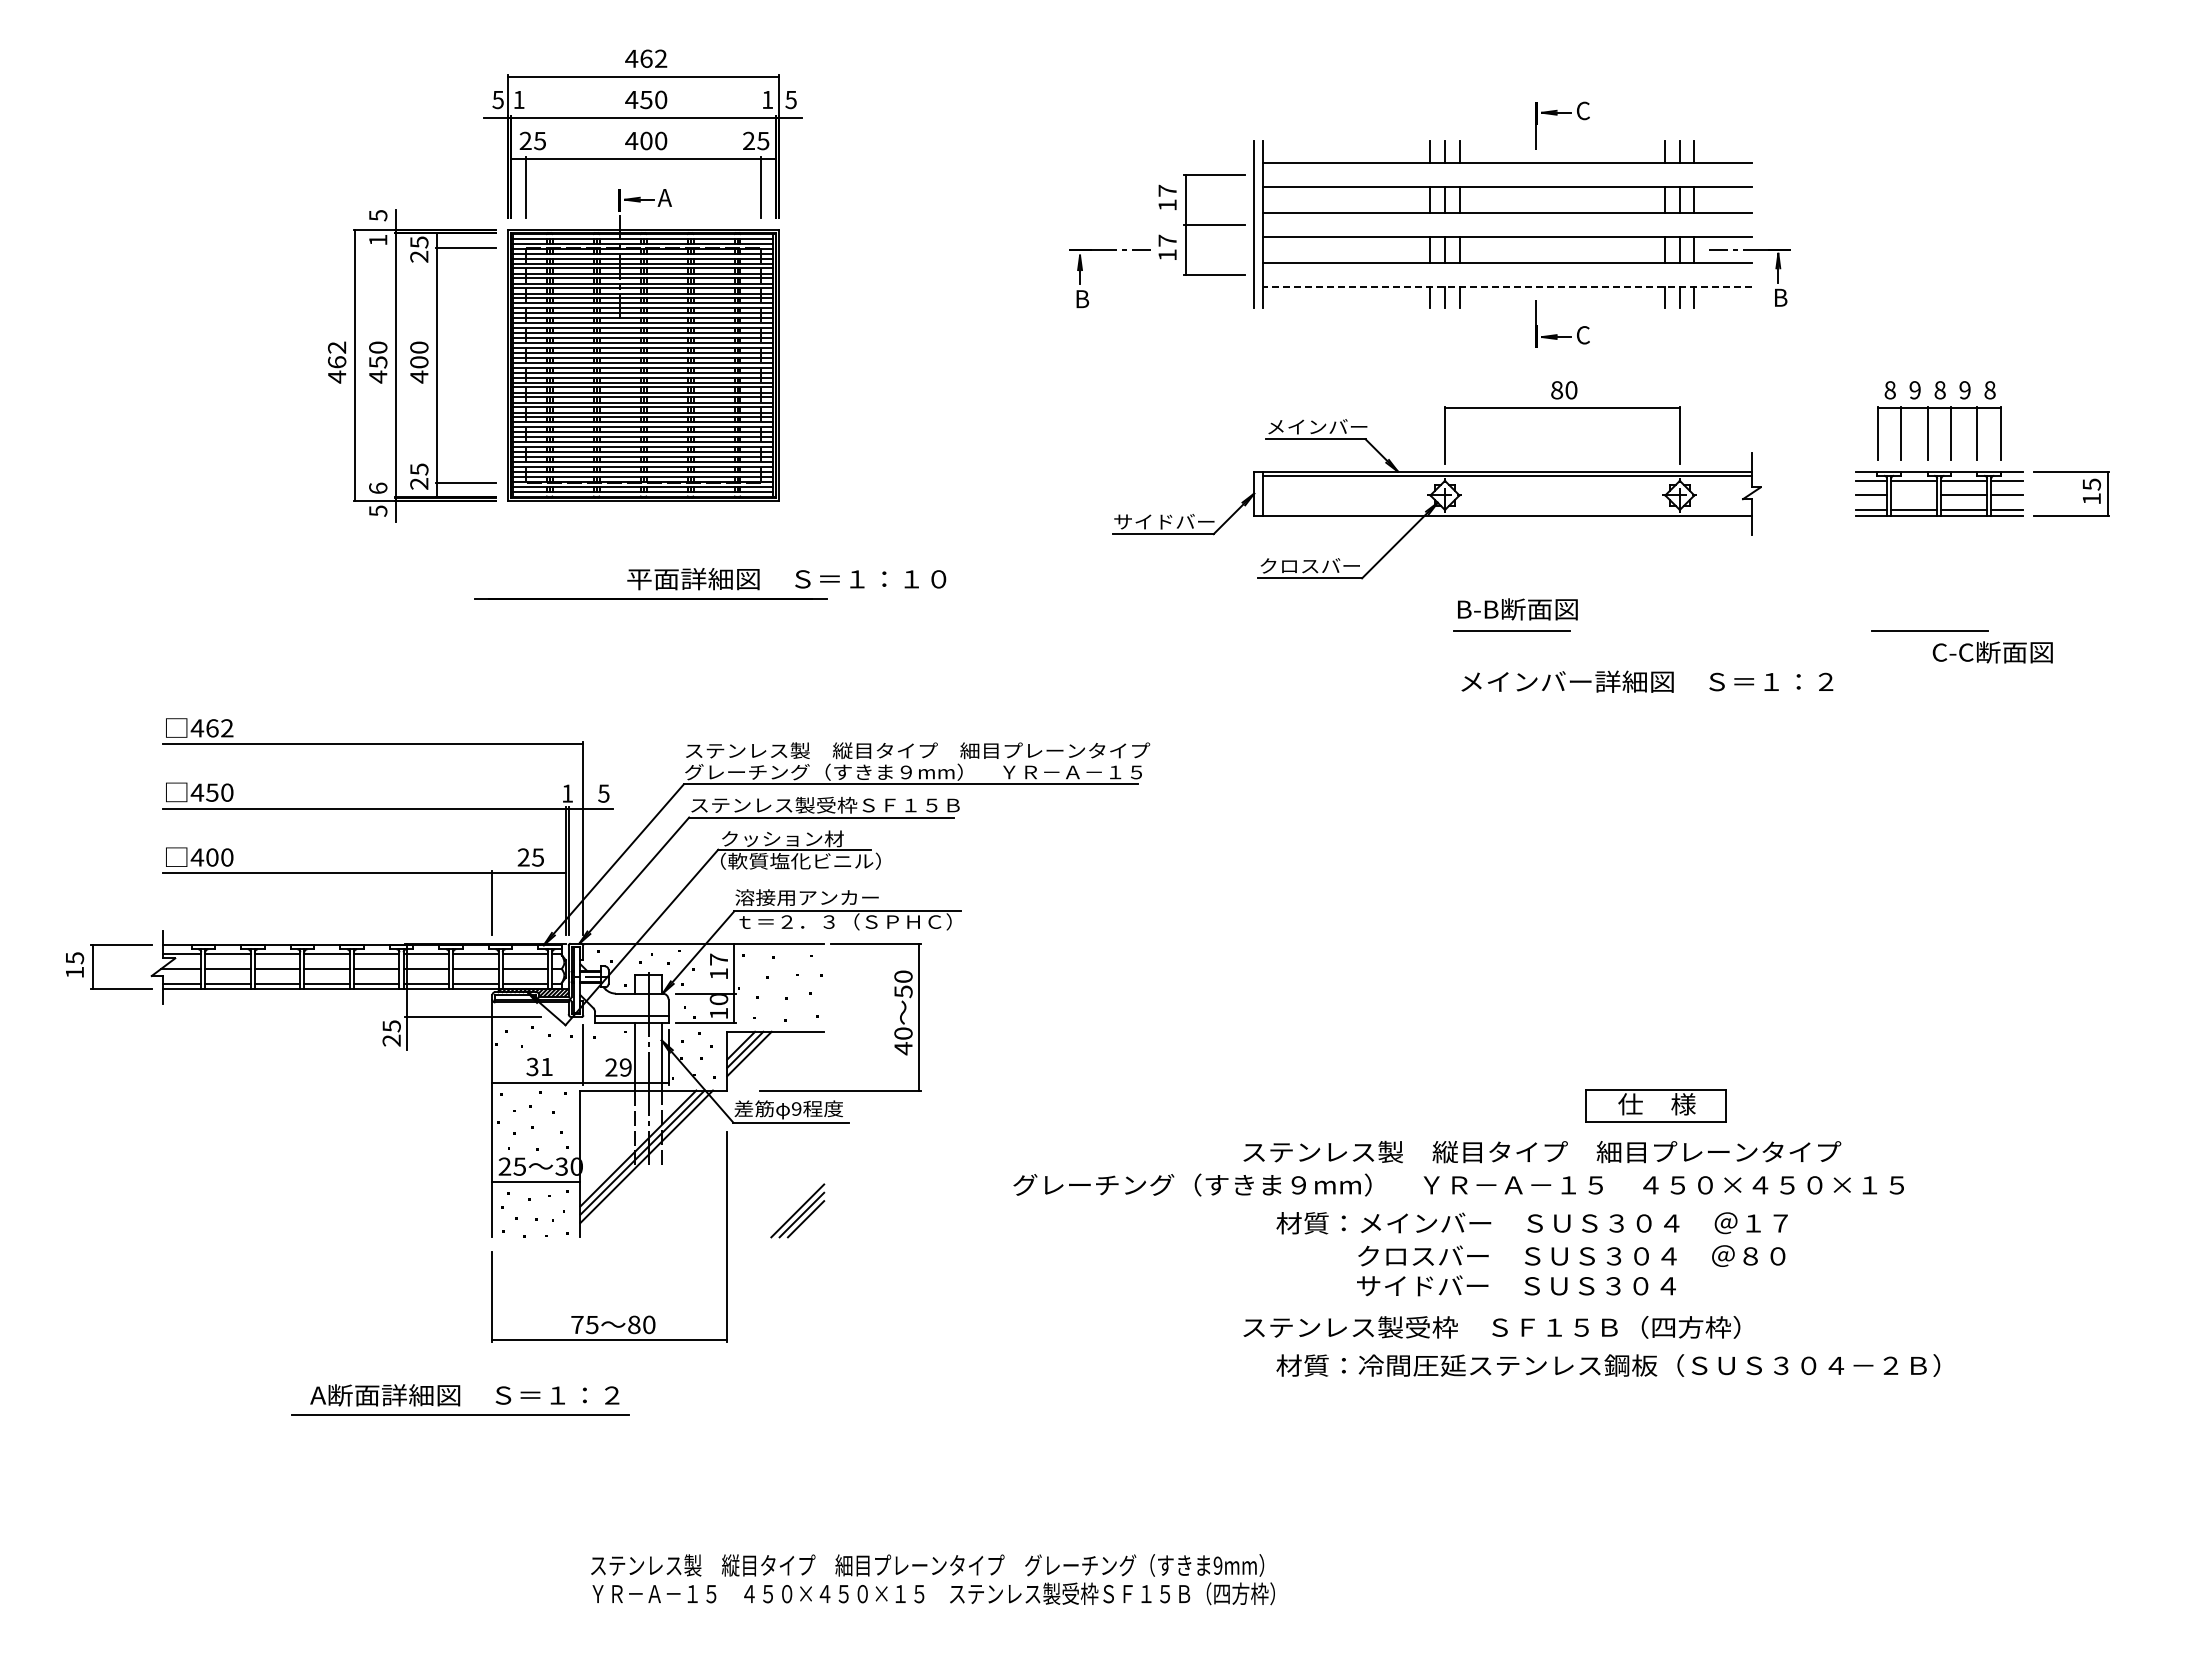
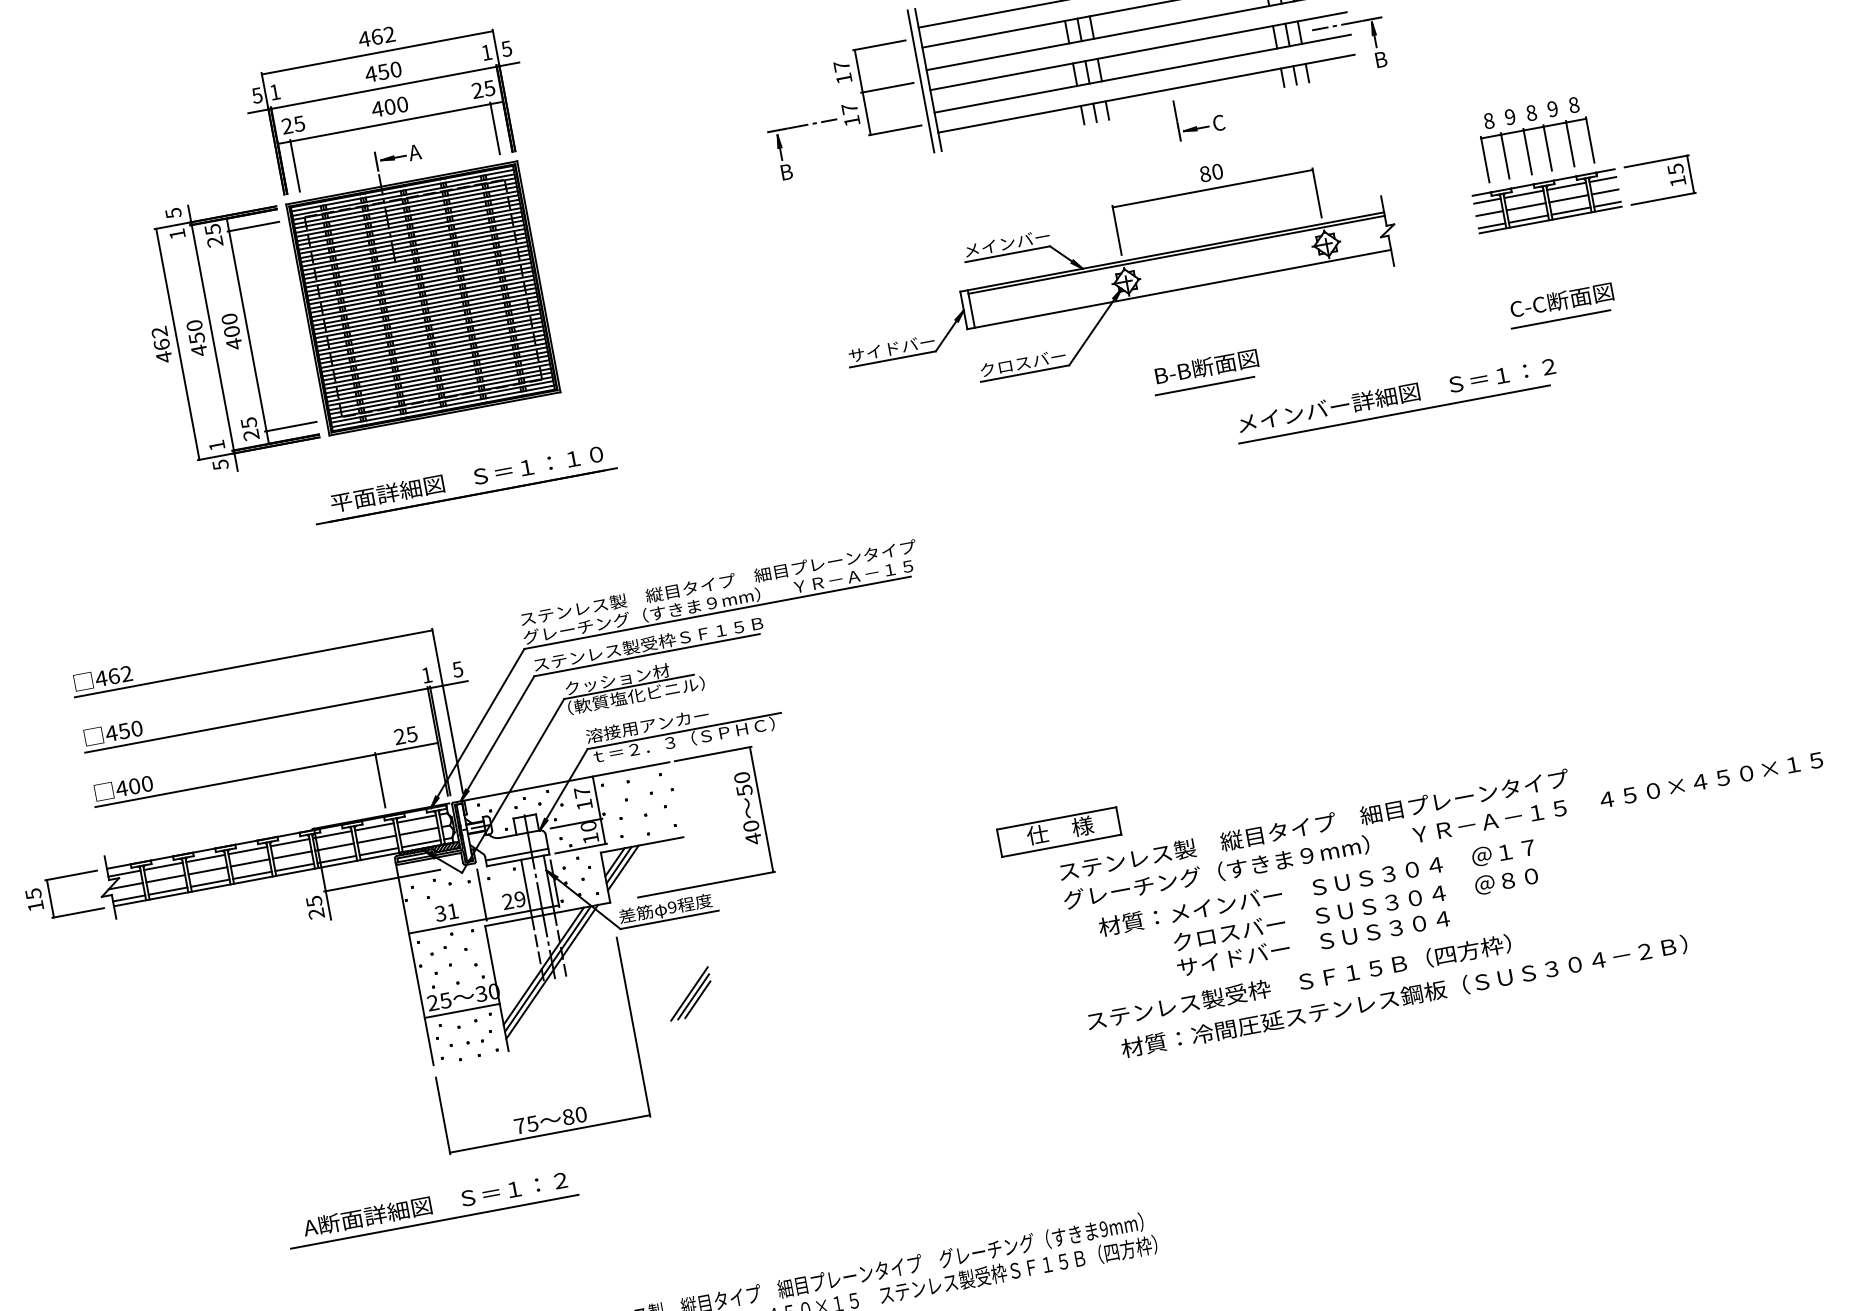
line: (1506, 286) -> (1145, 93), dashed -> solid
text: (378, 487) -> (217, 444), 6 -> 1
line: (1914, 495) -> (1526, 206), added
text: (786, 579) -> (466, 479), moved
text: (1992, 652) -> (1561, 300), moved
text: (1647, 681) -> (1396, 394), moved
line: (1720, 703) -> (1394, 414), added
part: (1655, 1105) -> (1059, 831), moved
text: (1458, 1184) -> (1442, 829), moved

